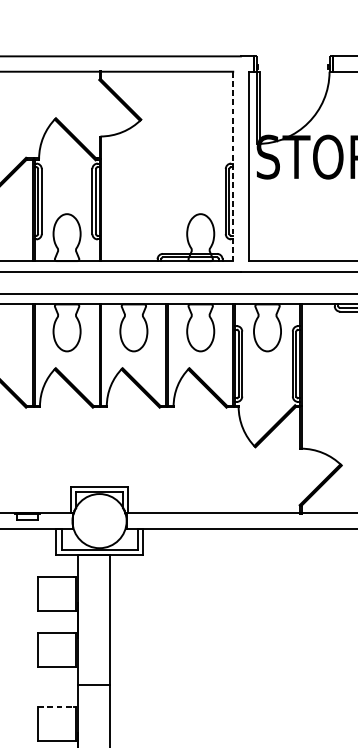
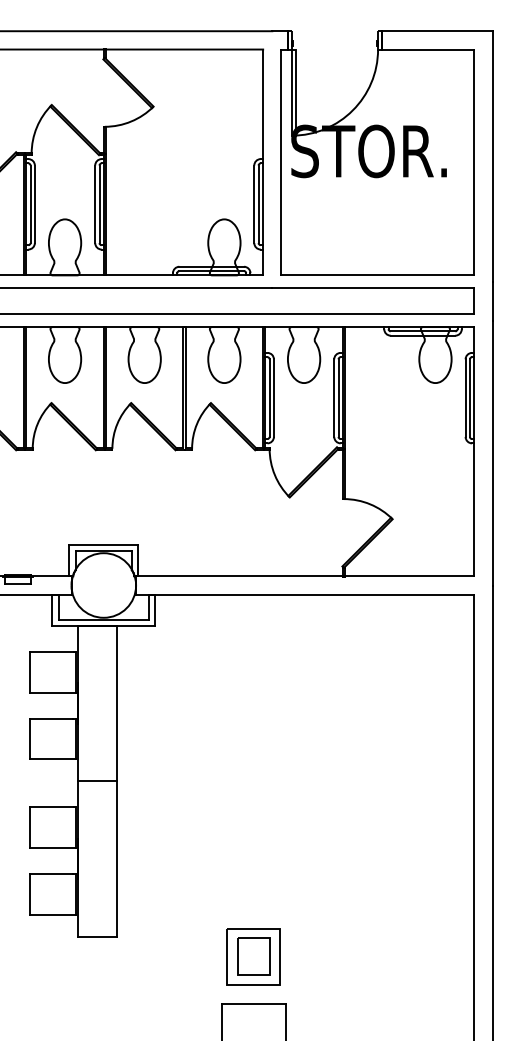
line: (233, 166) -> (263, 162), dashed -> solid
line: (56, 707) -> (52, 807), dashed -> solid

